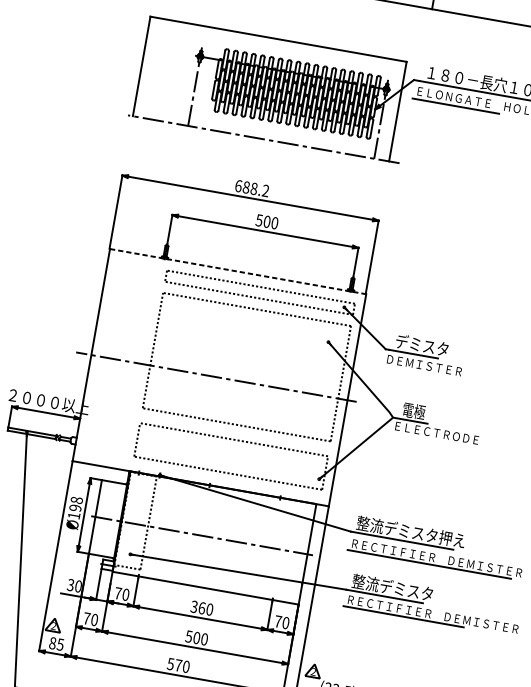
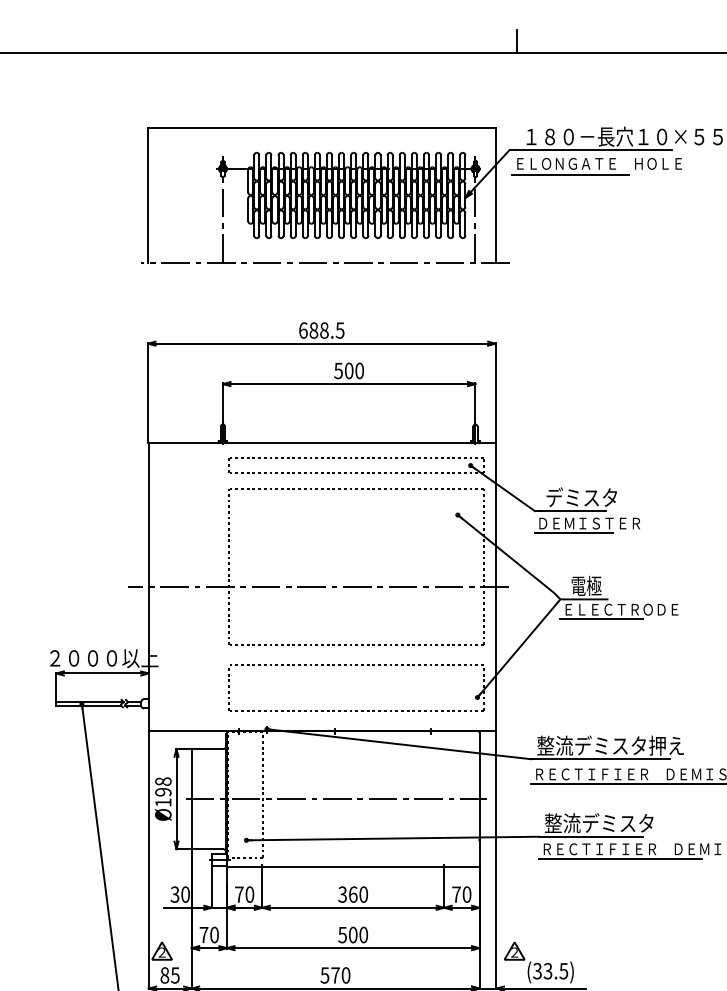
text: (265, 190) -> (339, 330), 688.2 -> 688.5
line: (238, 271) -> (322, 443), dashed -> solid
line: (411, 370) -> (573, 533), added
line: (420, 437) -> (601, 619), added

